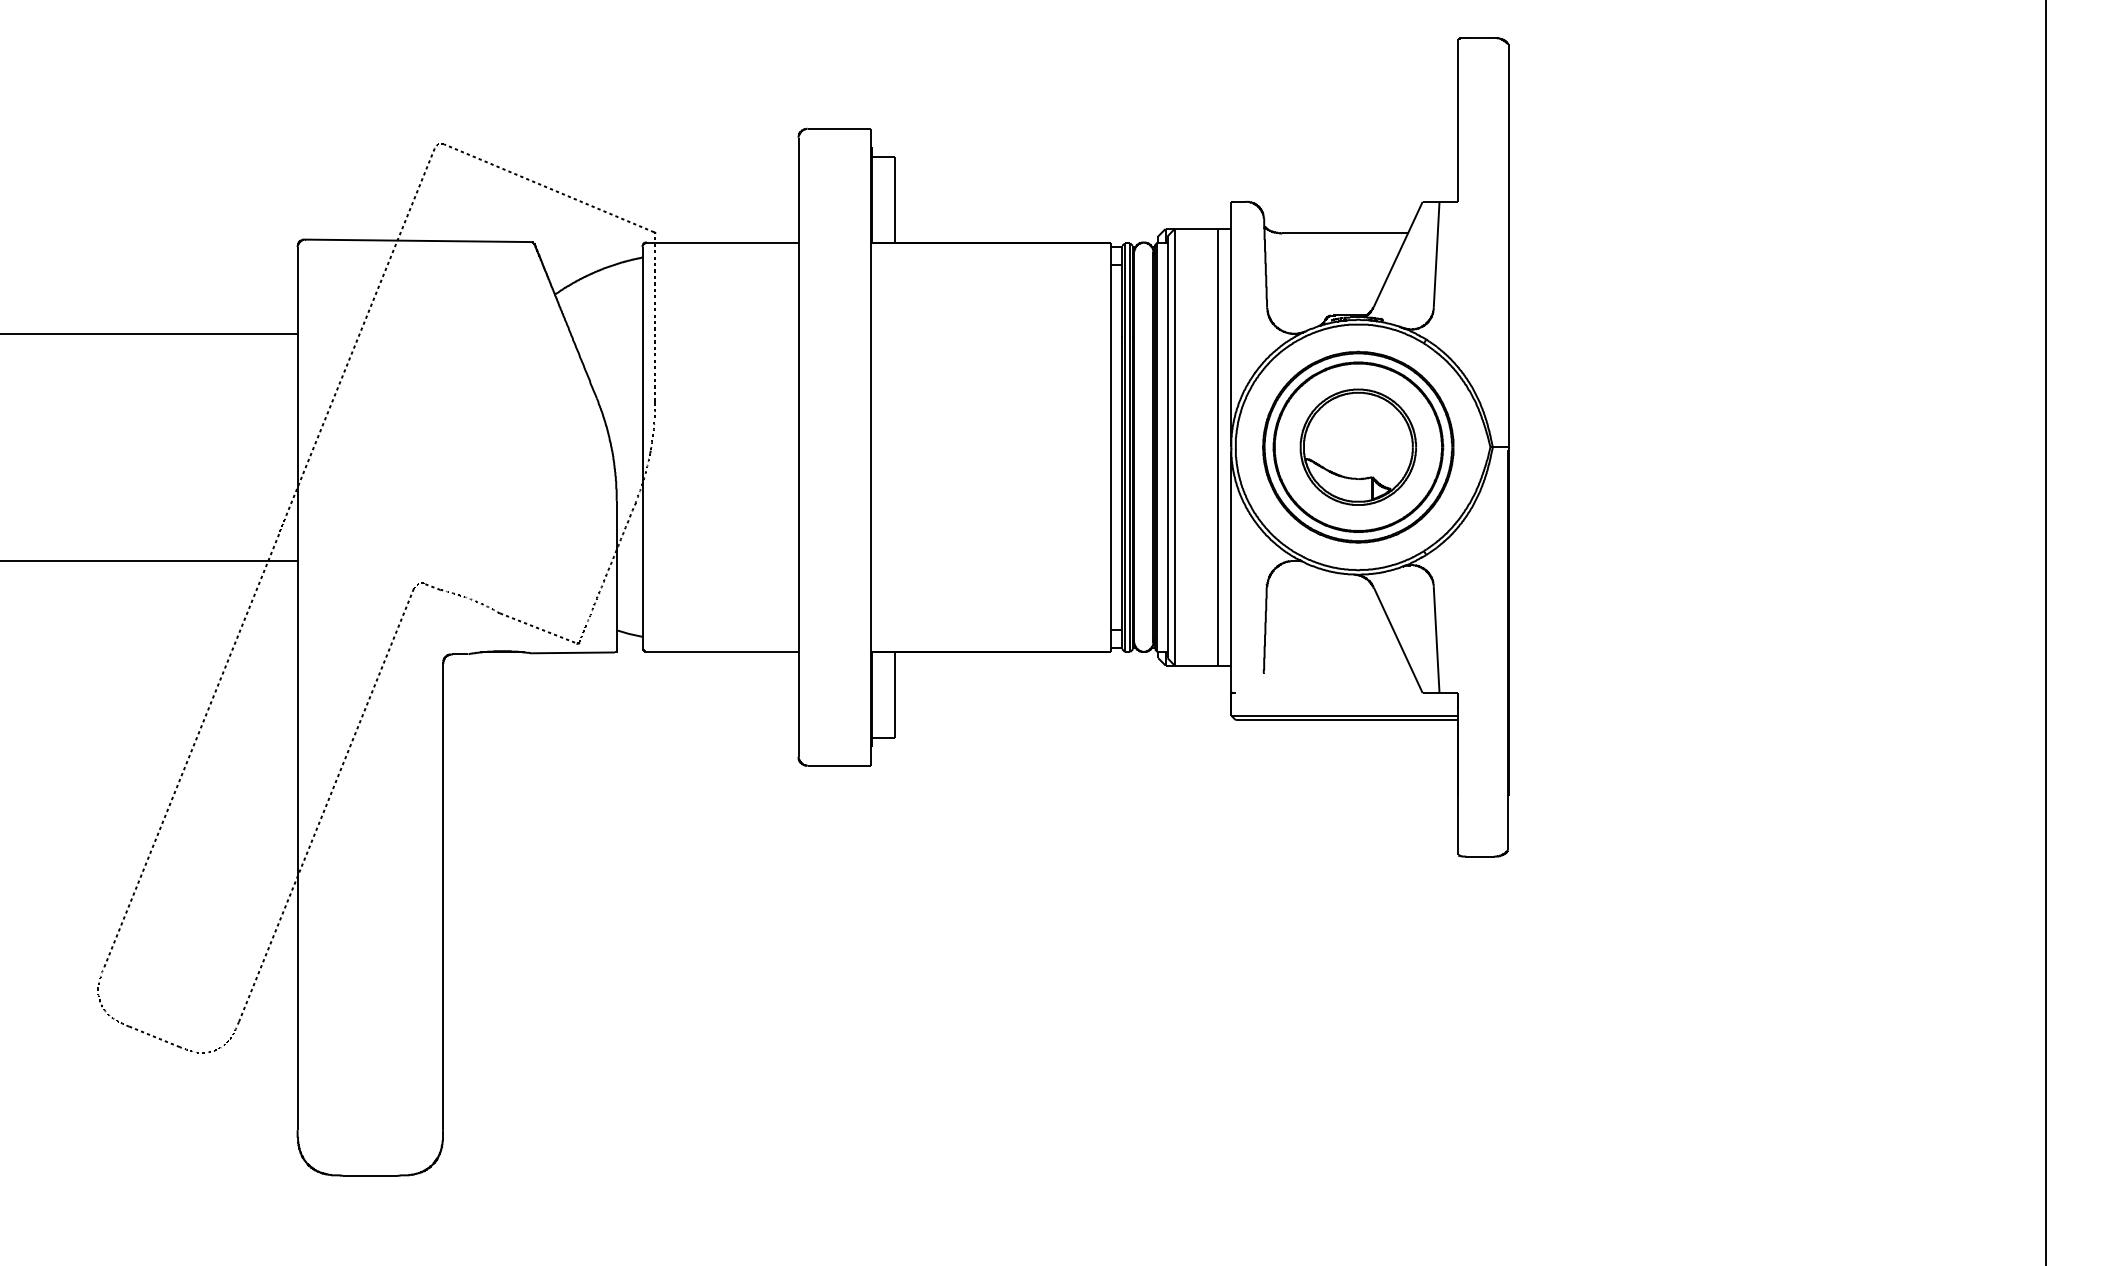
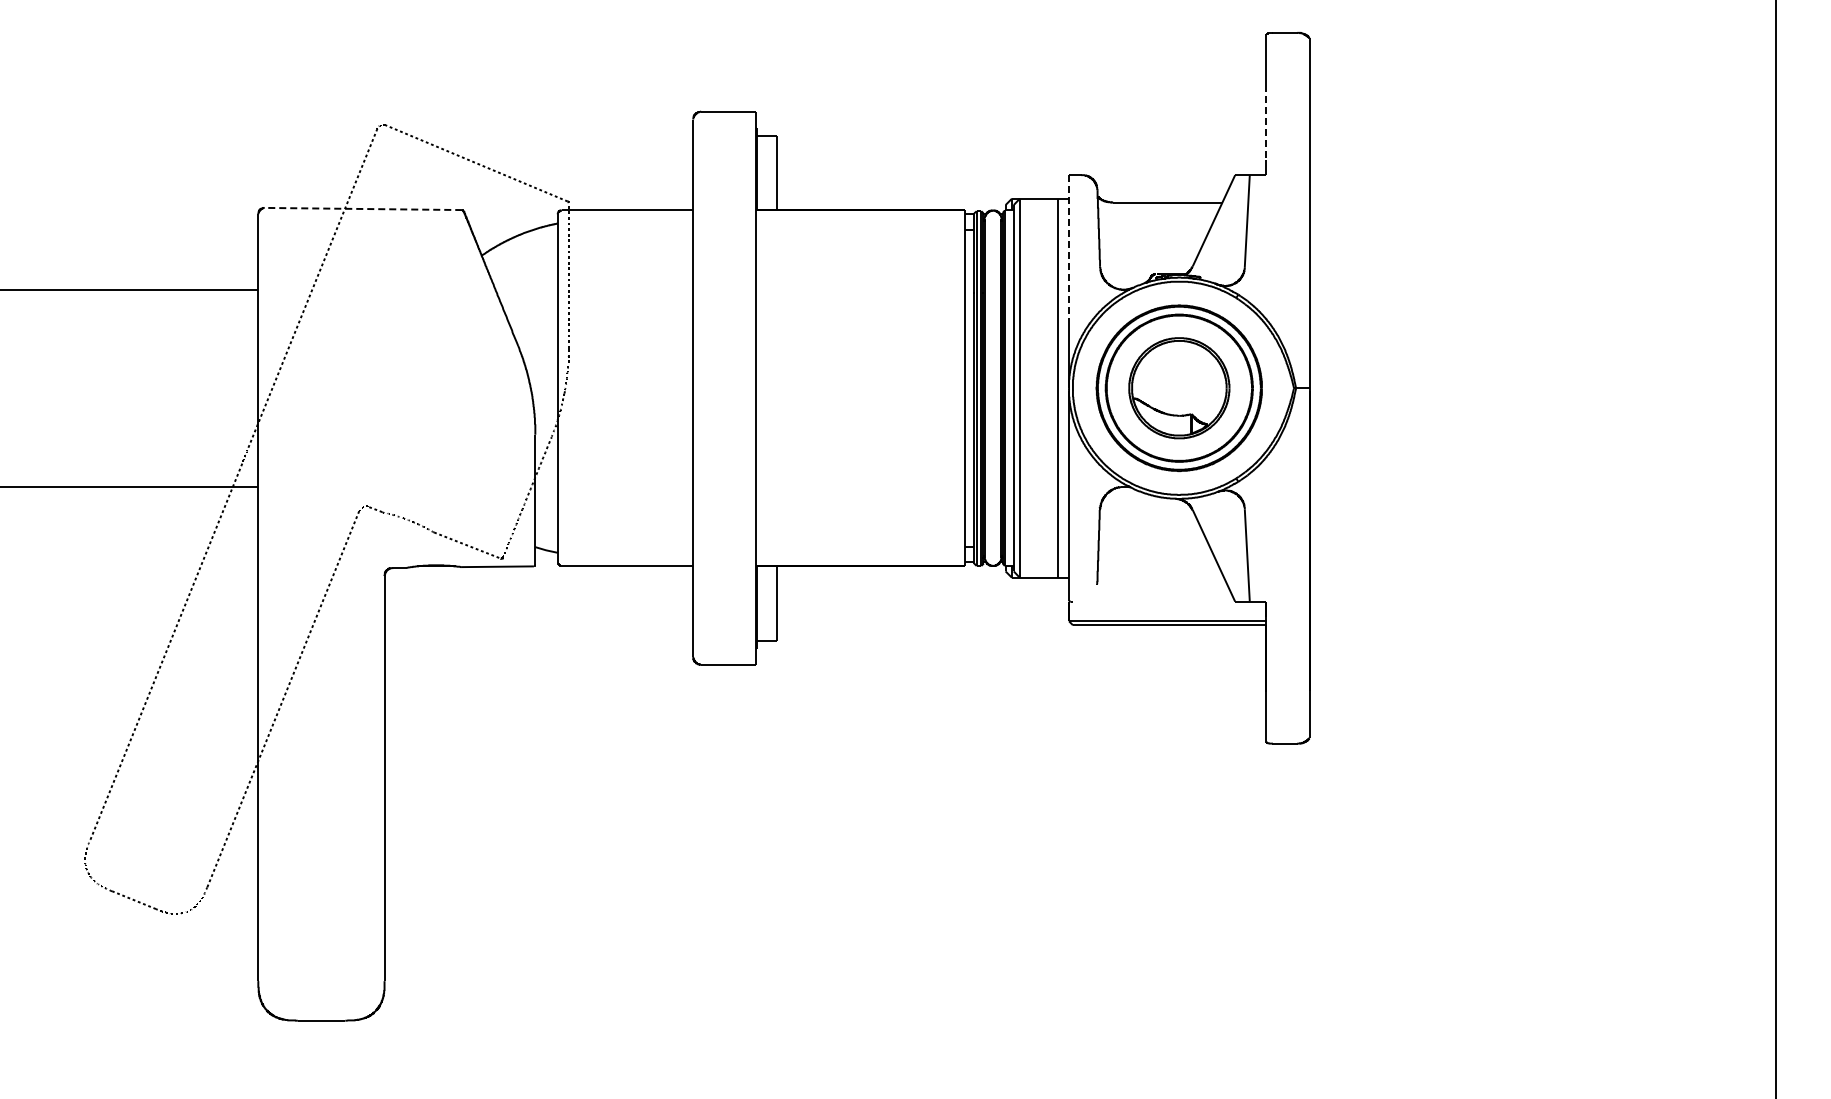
line: (1458, 141) -> (1266, 122), solid -> dashed
line: (418, 241) -> (363, 209), solid -> dashed
line: (1231, 287) -> (1069, 249), solid -> dashed

